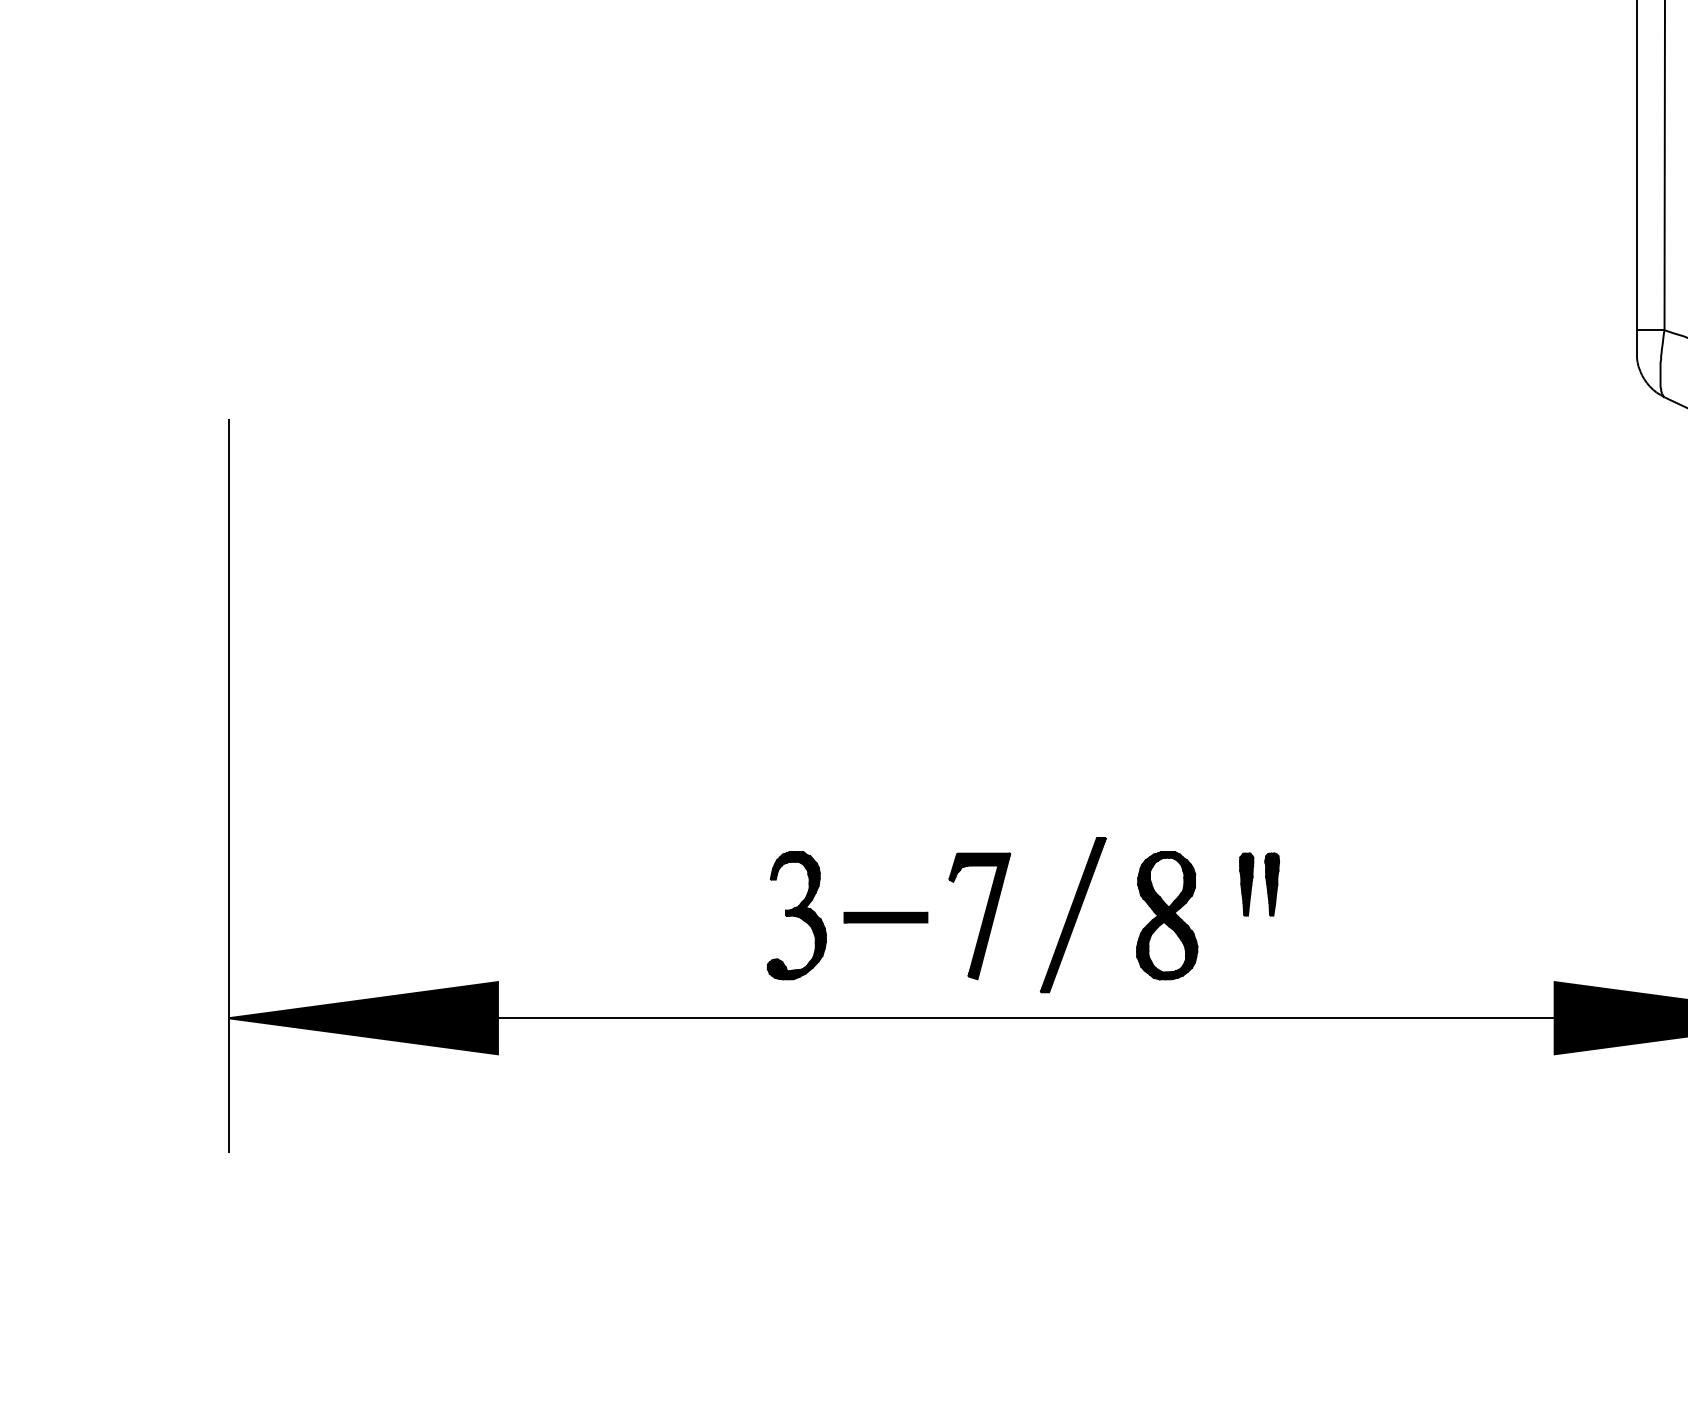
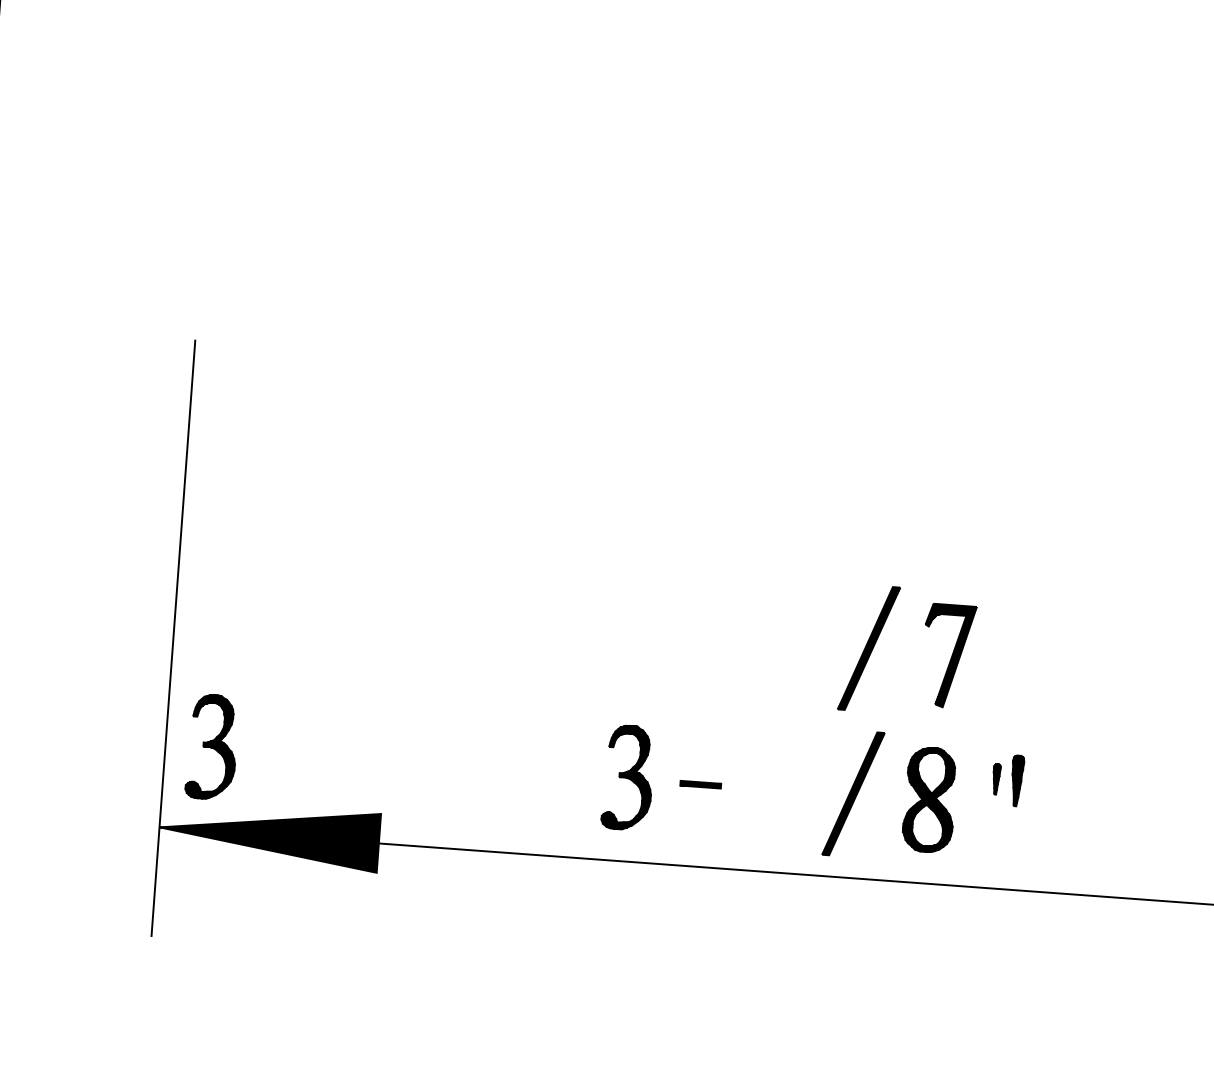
part: (1078, 736) -> (868, 648), added
part: (1246, 884) -> (996, 779), size x0.6
part: (285, 915) -> (212, 747), added
part: (979, 916) -> (947, 656), moved
part: (885, 917) -> (700, 784), size x0.6

